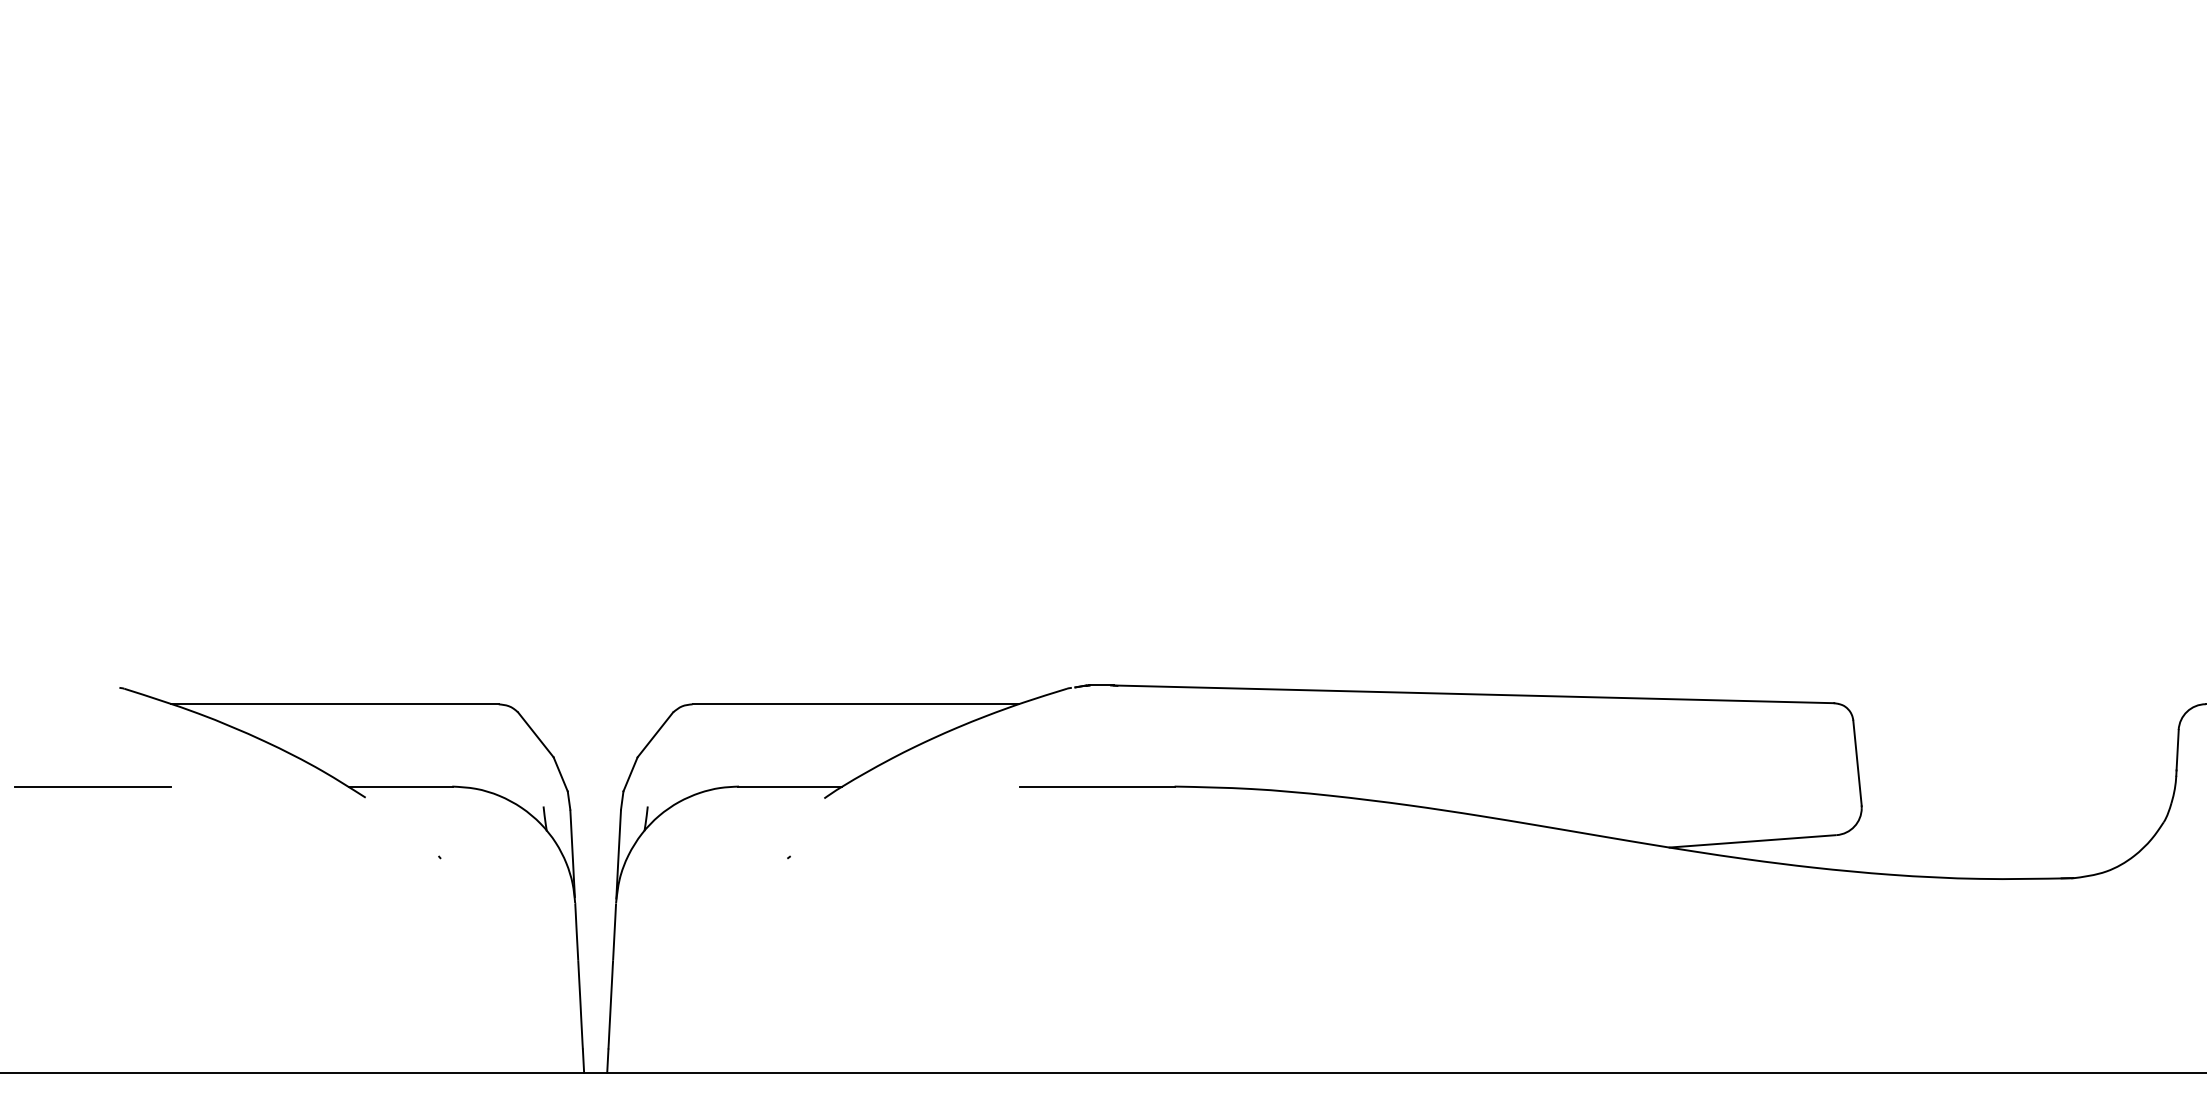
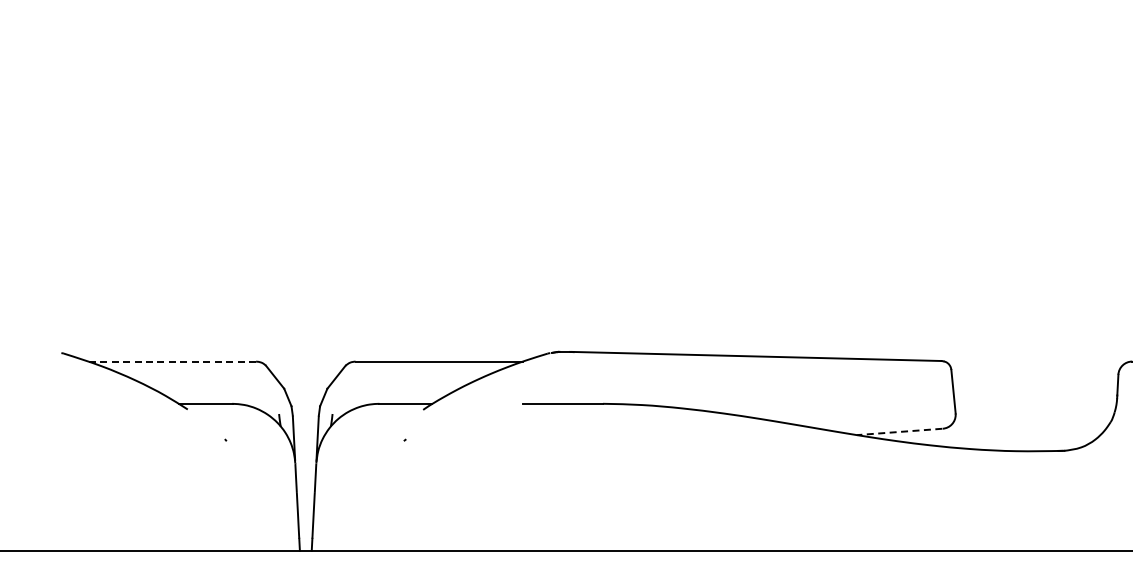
line: (333, 704) -> (171, 361), solid -> dashed
line: (92, 785) -> (47, 403), removed
line: (1752, 840) -> (899, 431), solid -> dashed

